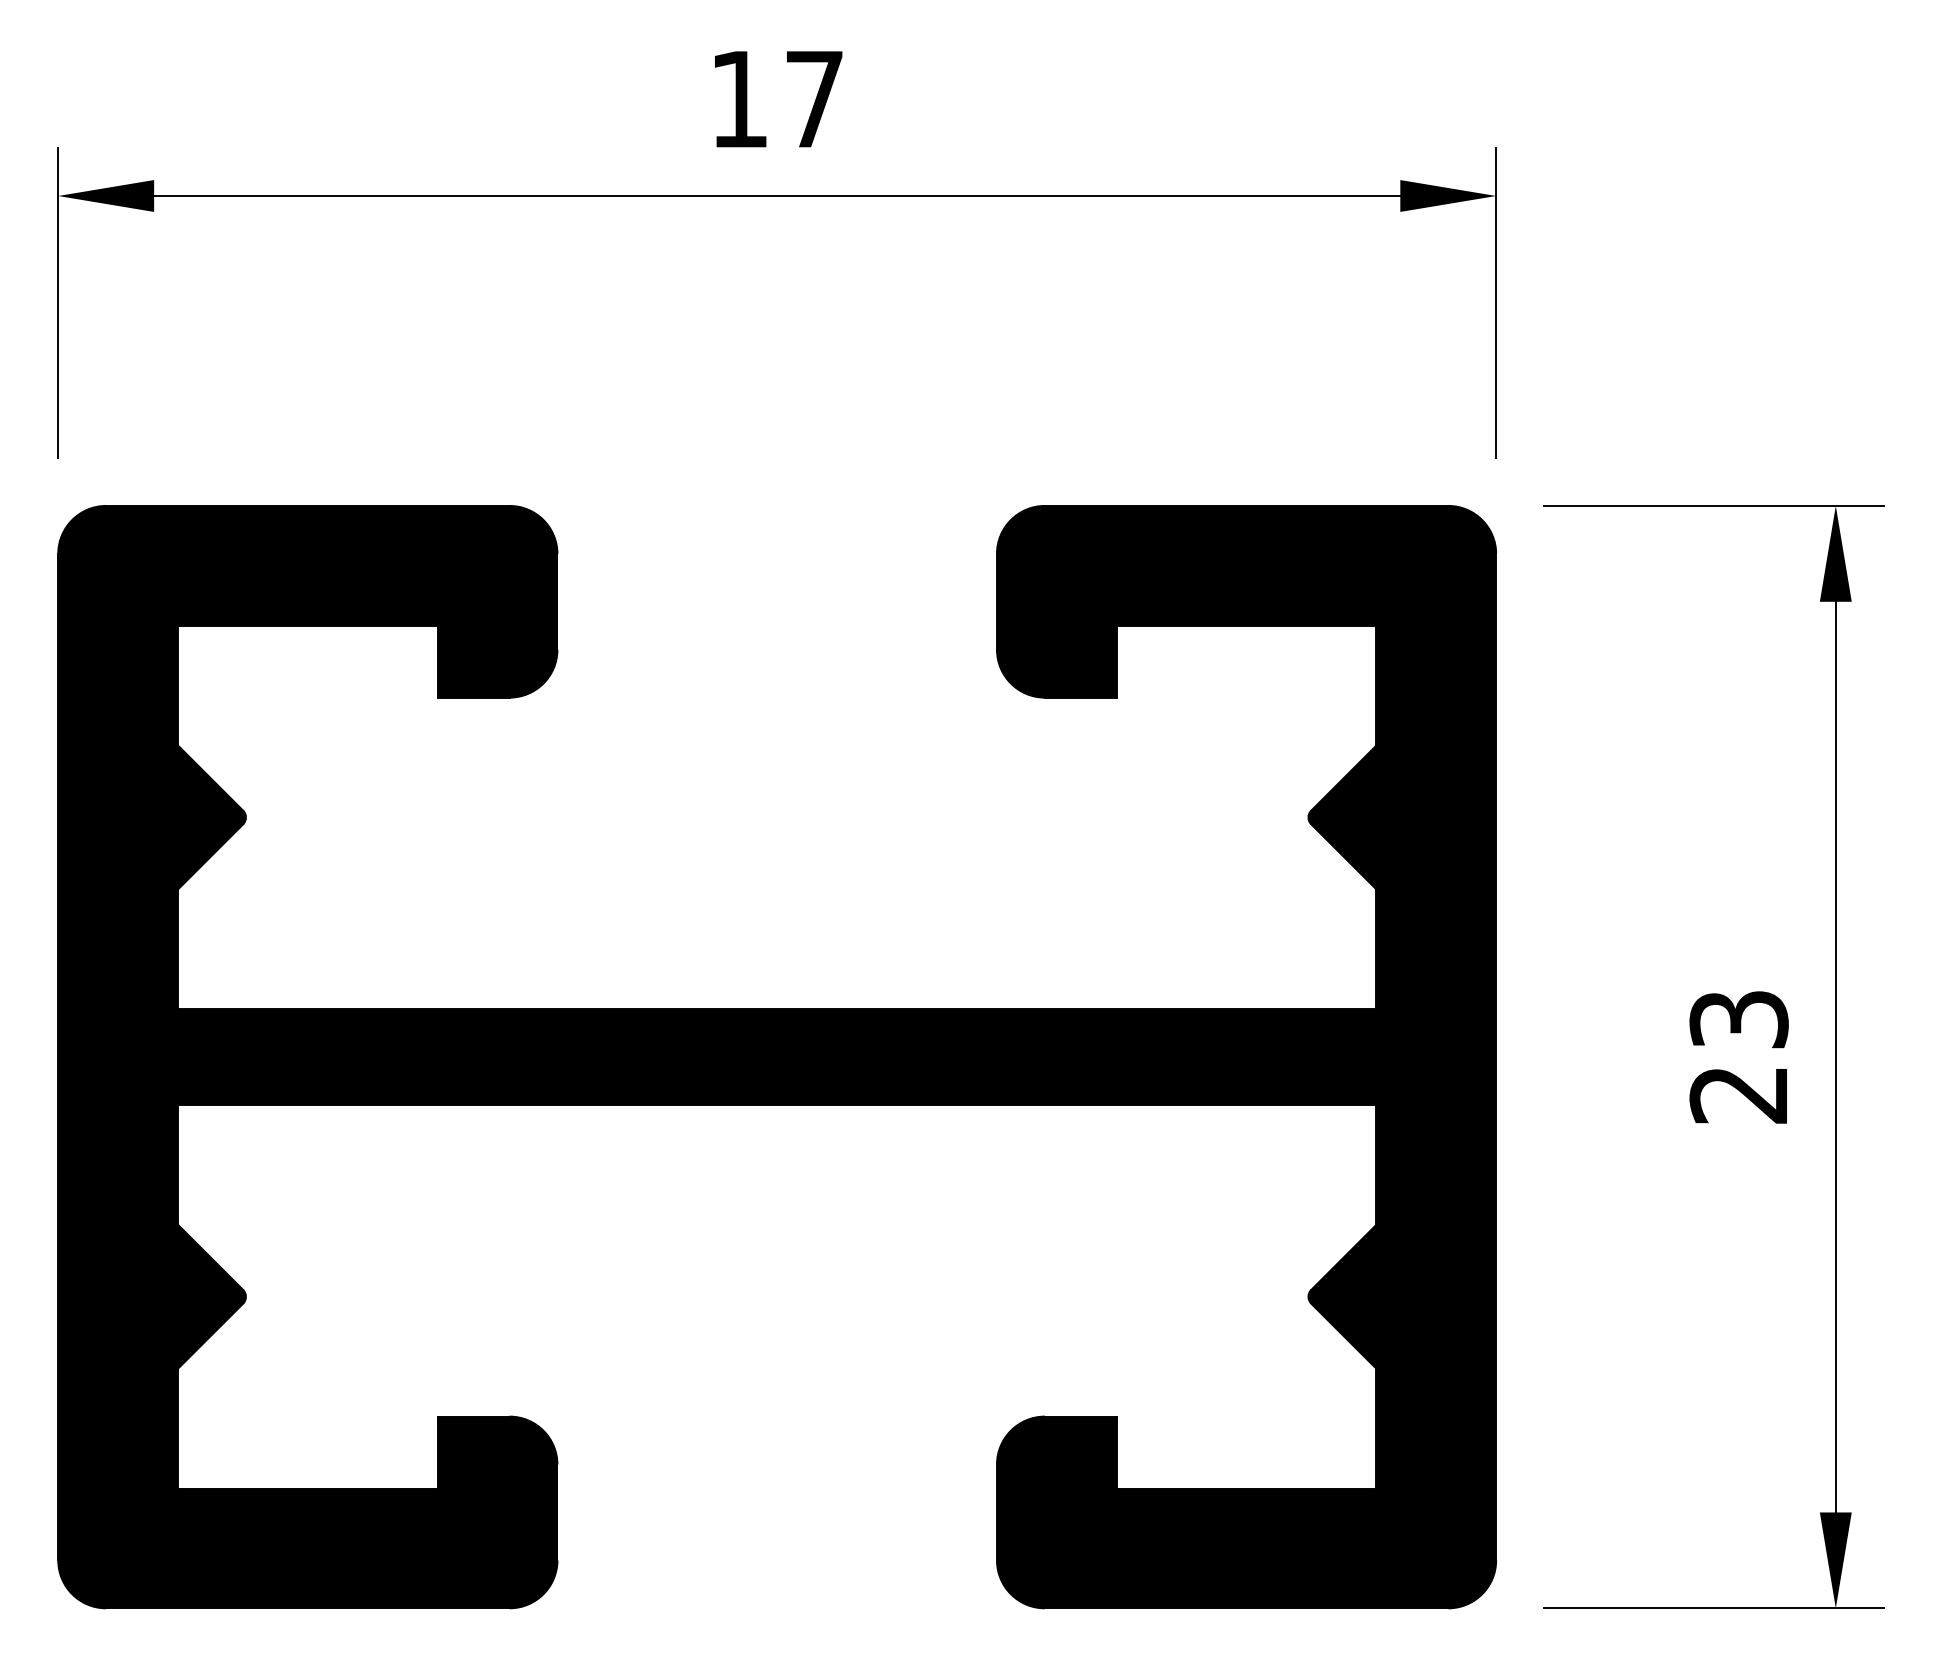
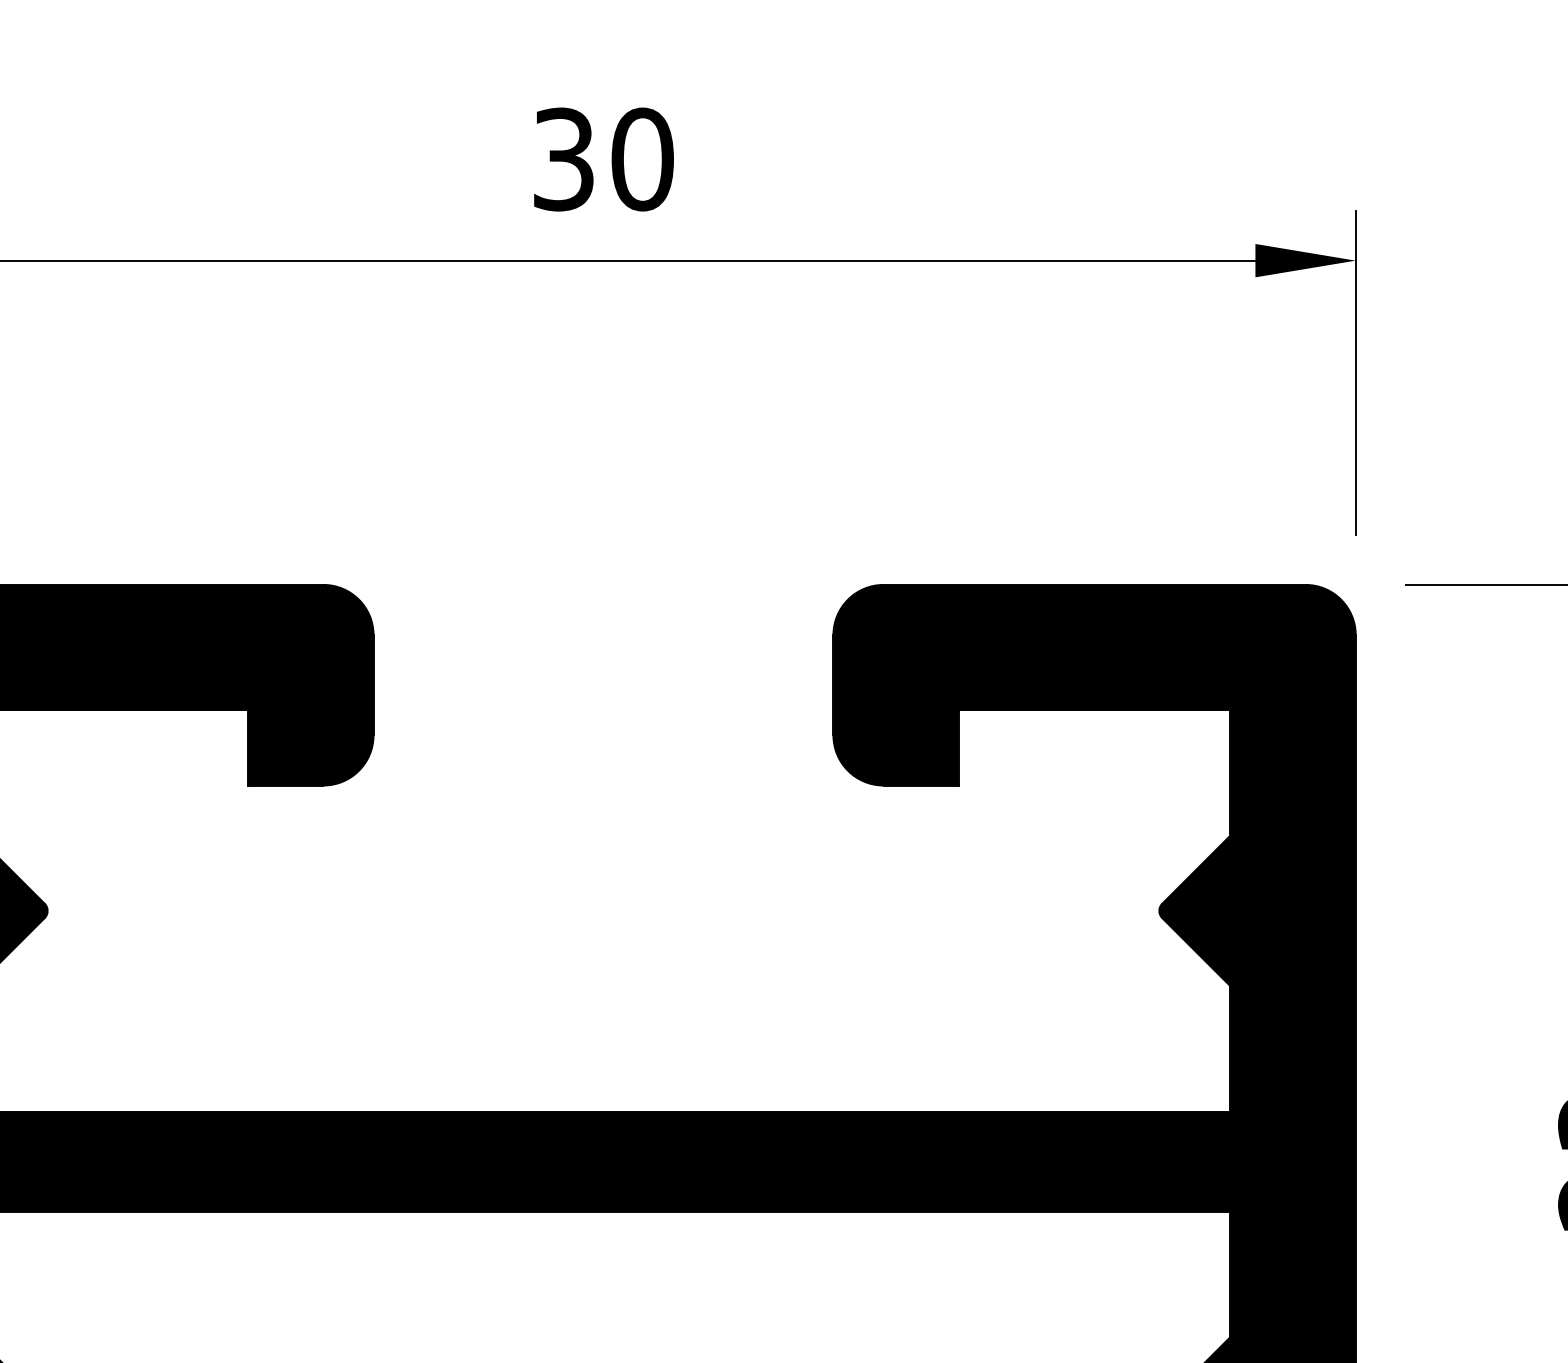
text: (777, 99) -> (603, 159), 17 -> 30

